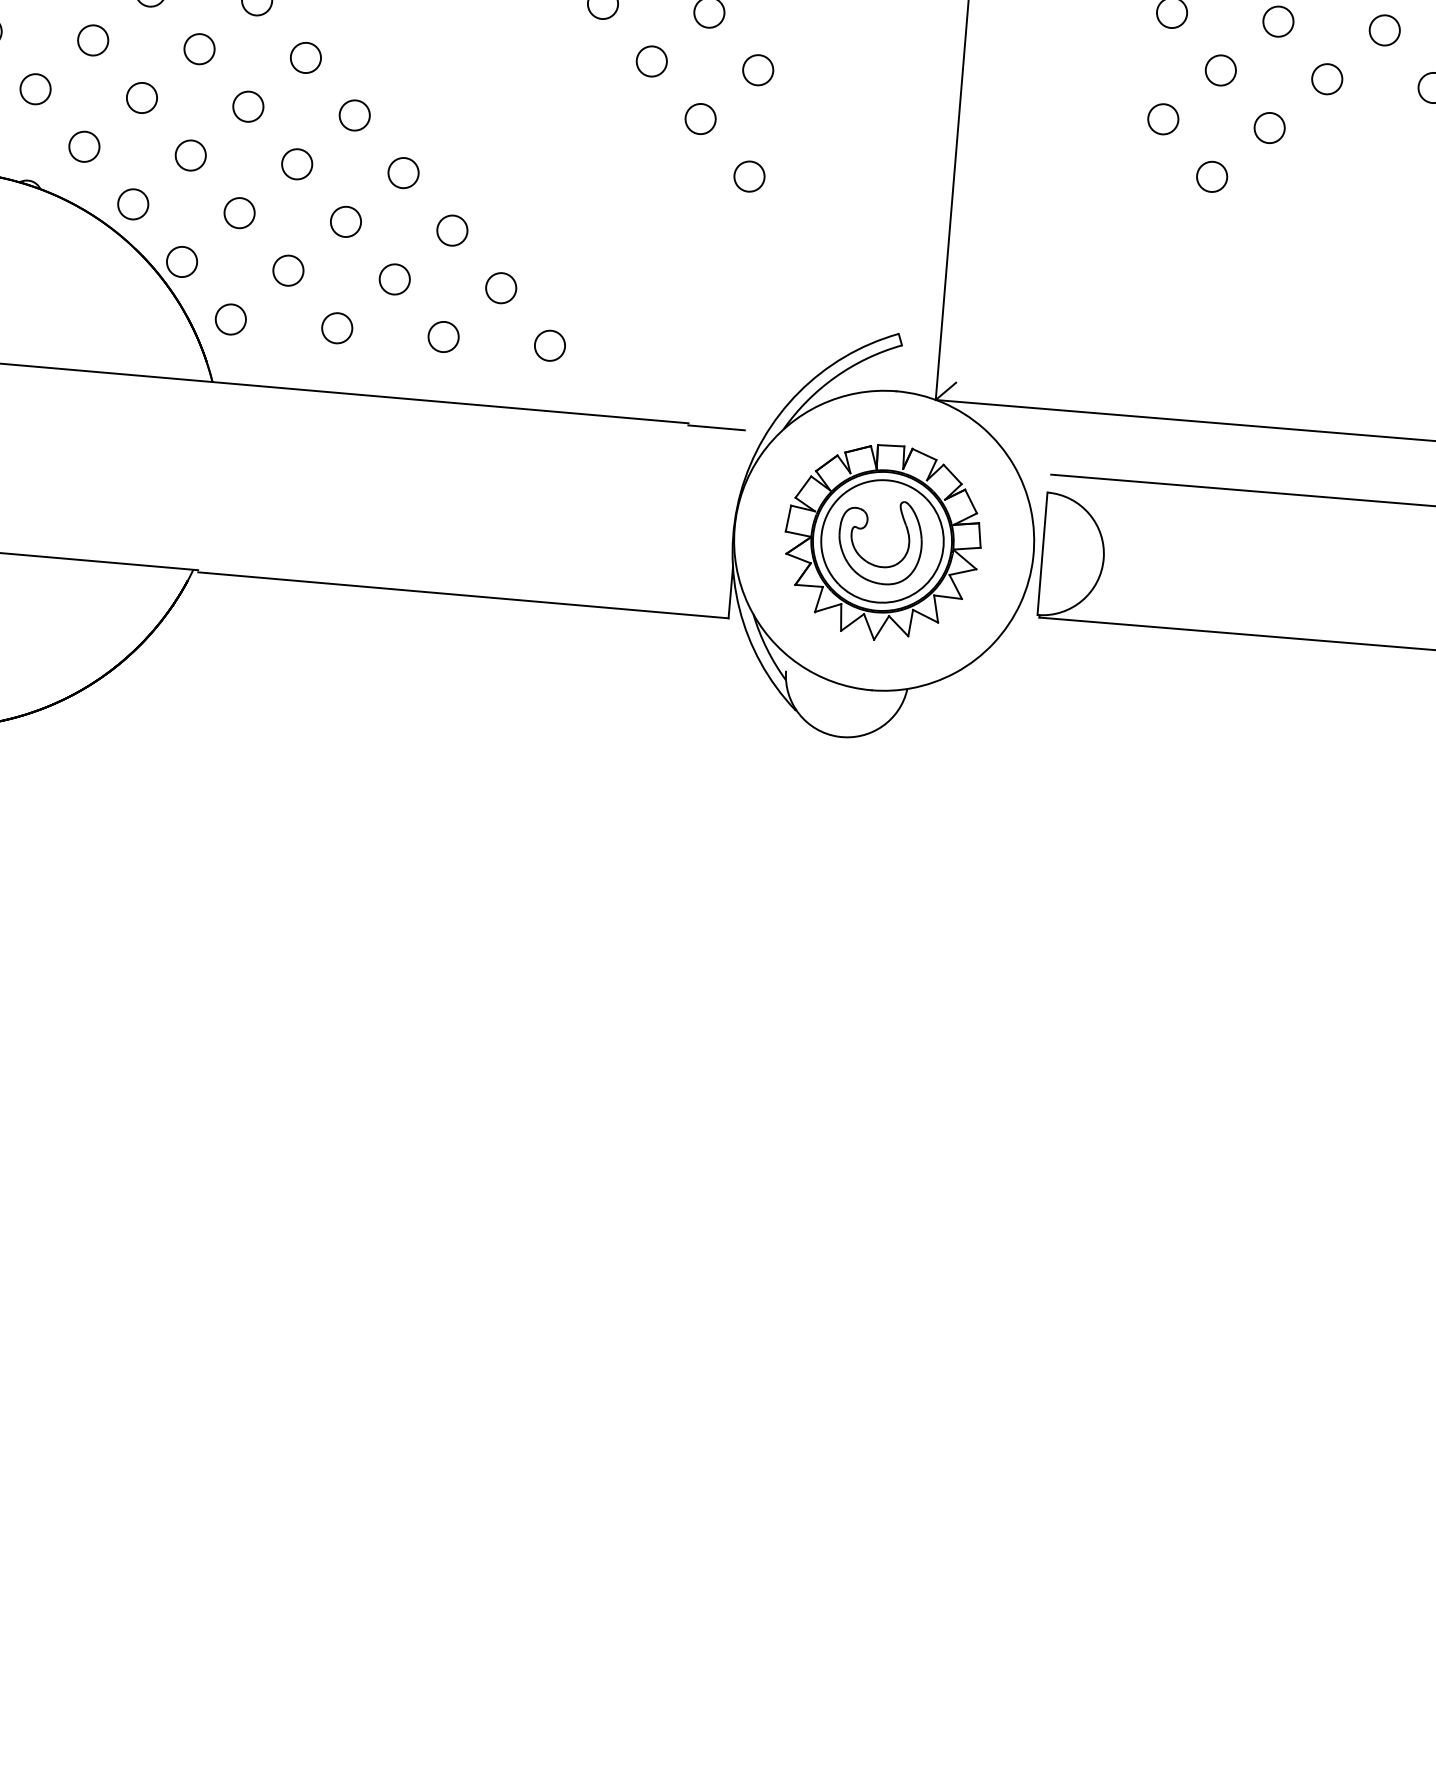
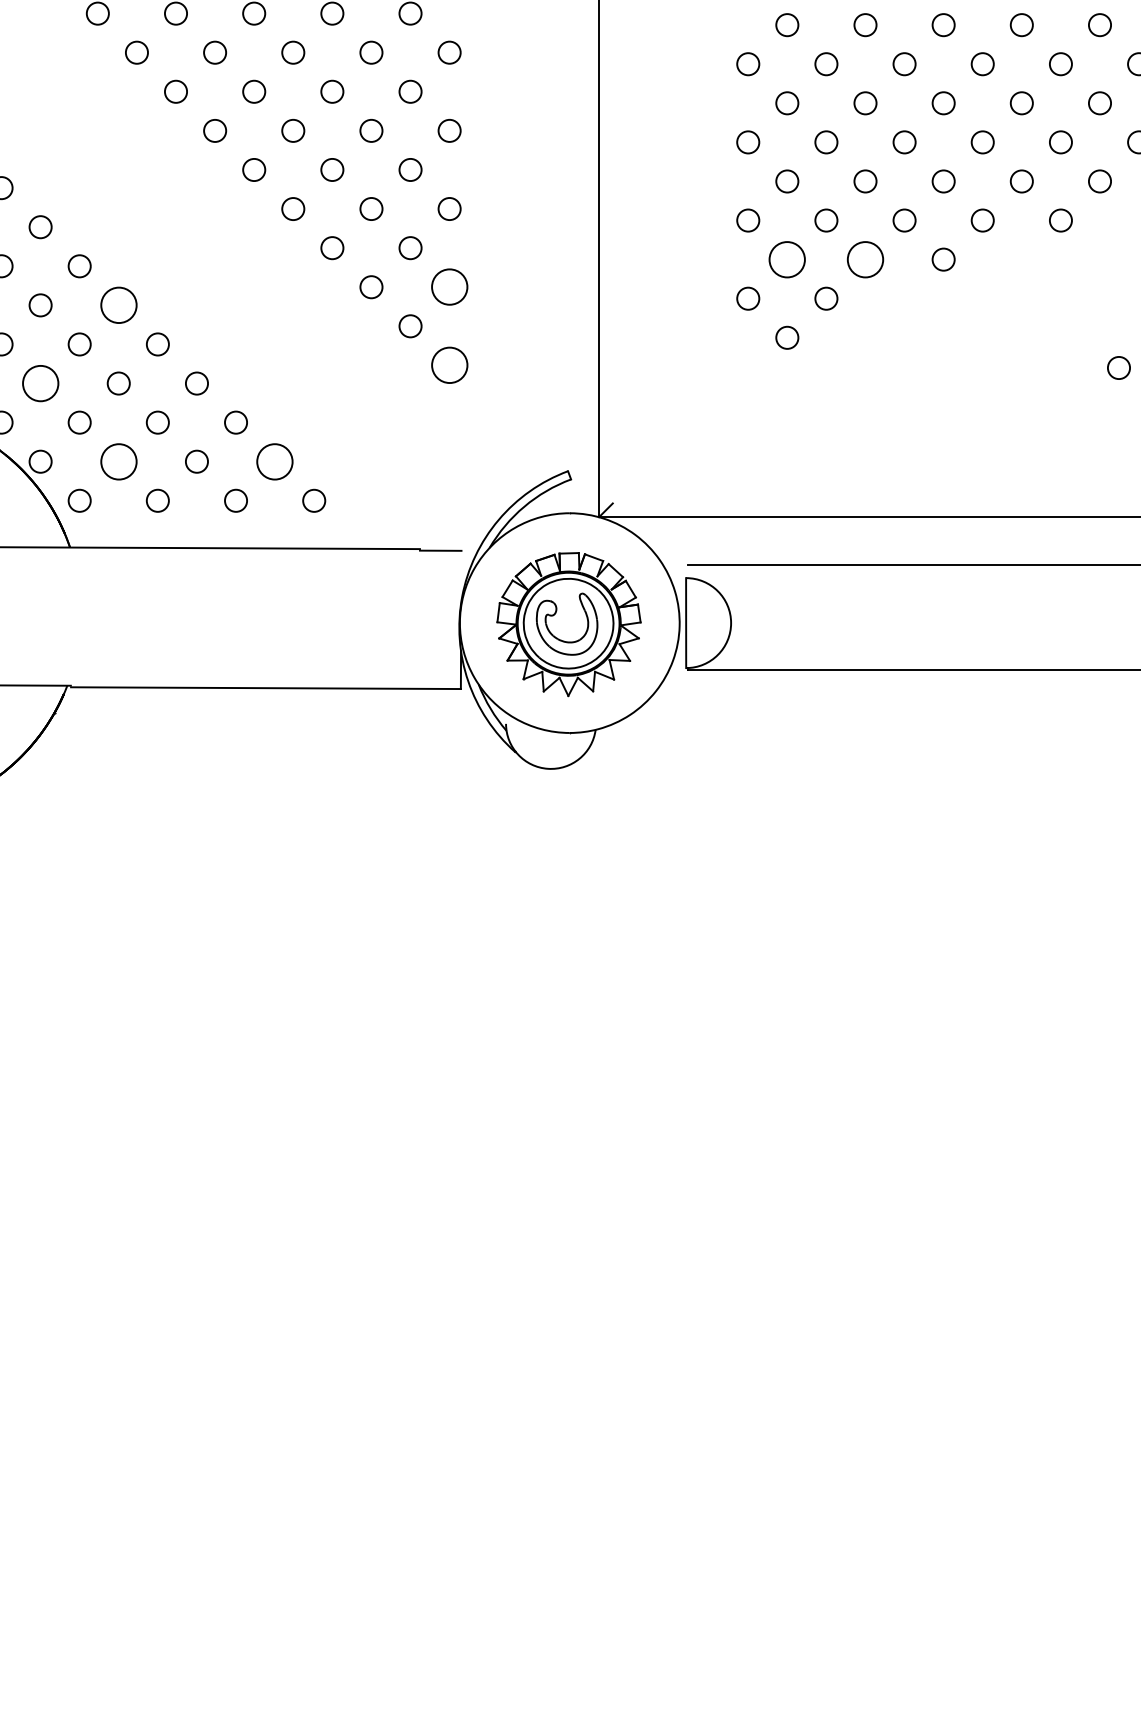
circle: (305, 58) -> (118, 305), size x1.6
circle: (757, 70) -> (449, 287), size x1.6
circle: (1221, 70) -> (787, 259), size x1.6
circle: (1327, 79) -> (865, 259), size x1.6
circle: (190, 155) -> (40, 383), size x1.6
circle: (749, 176) -> (449, 365), size x1.6
circle: (288, 270) -> (118, 461), size x1.6
circle: (501, 287) -> (275, 461), size x1.6

